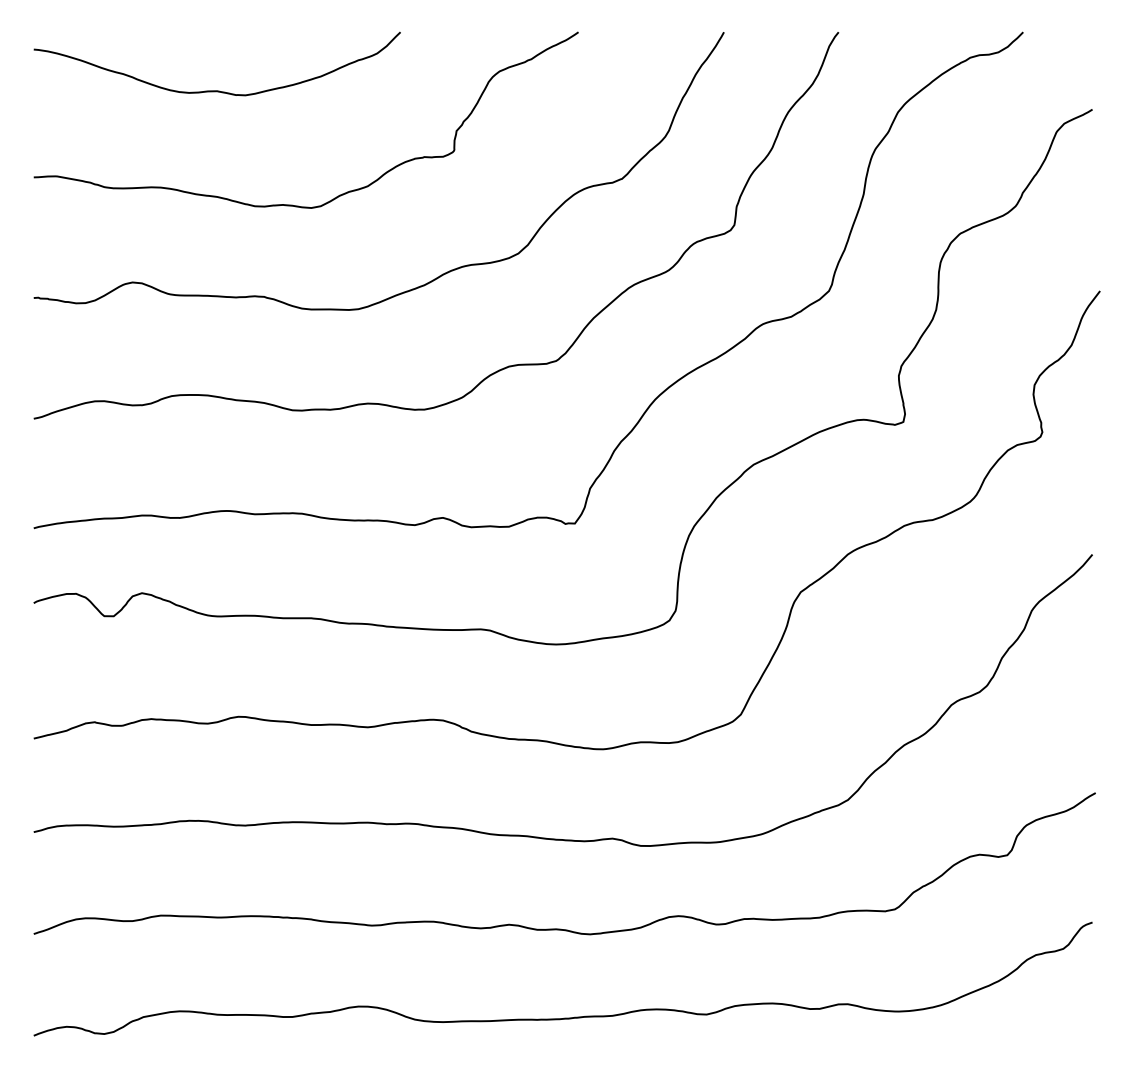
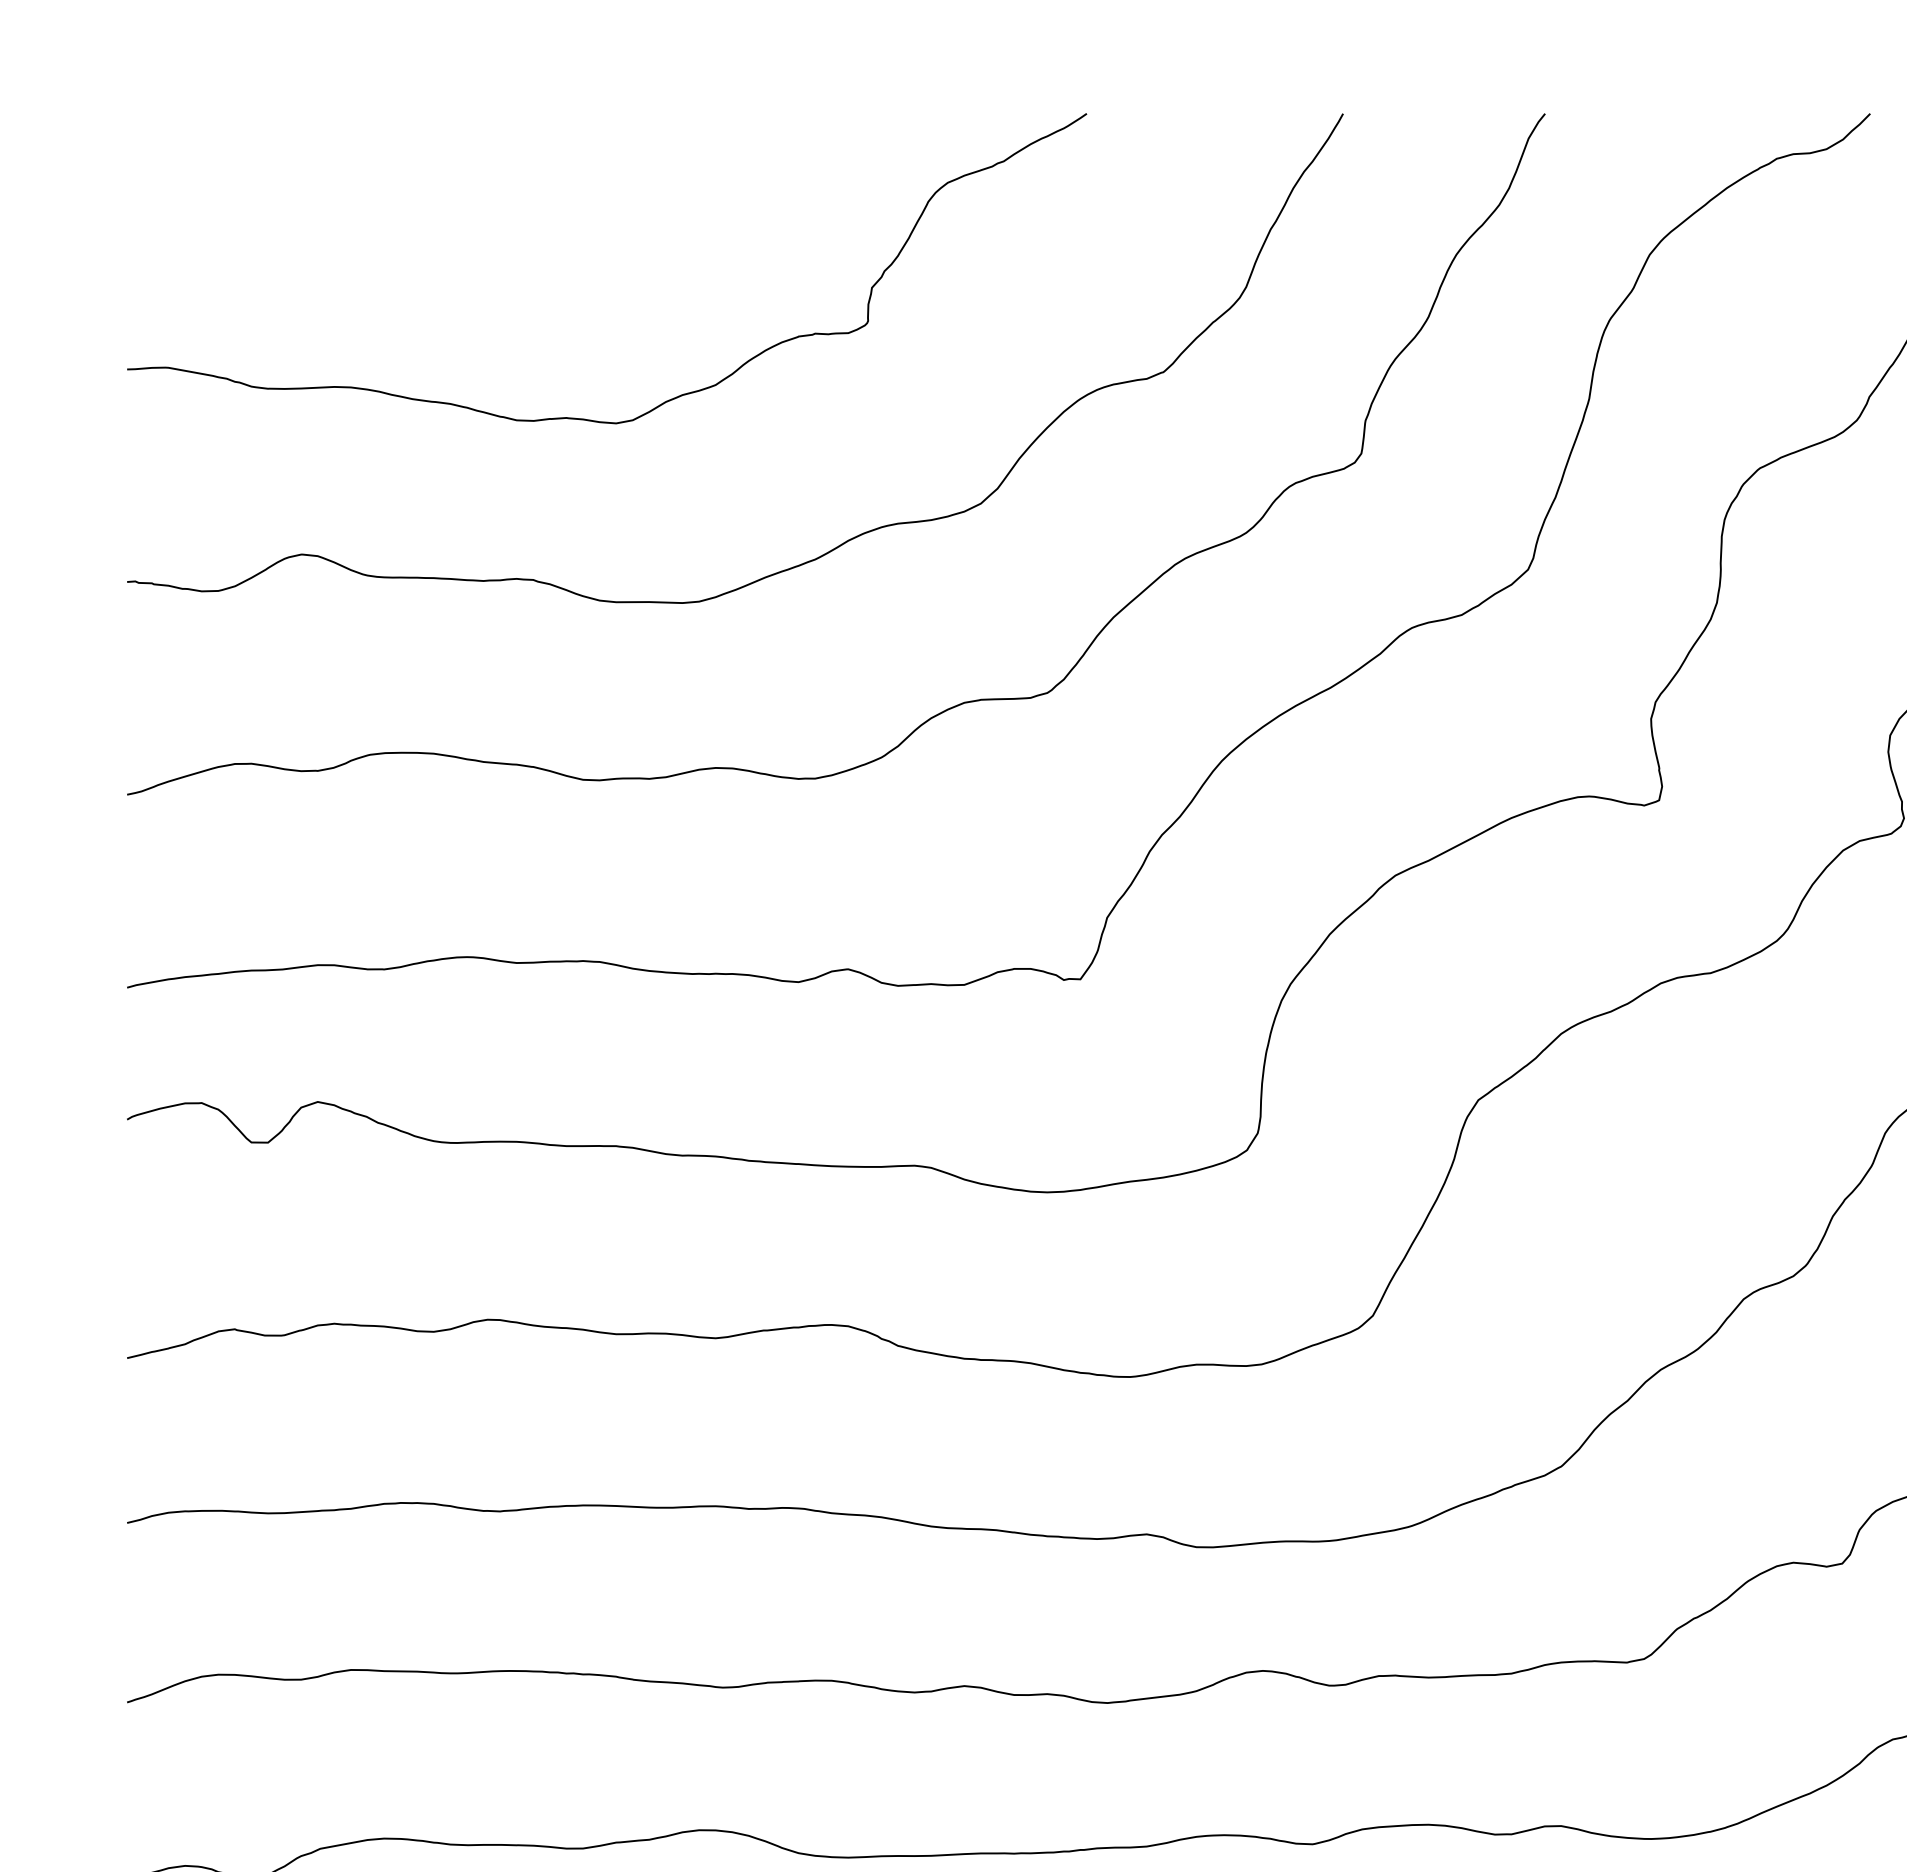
curve: (216, 90) -> (449, 216), removed

